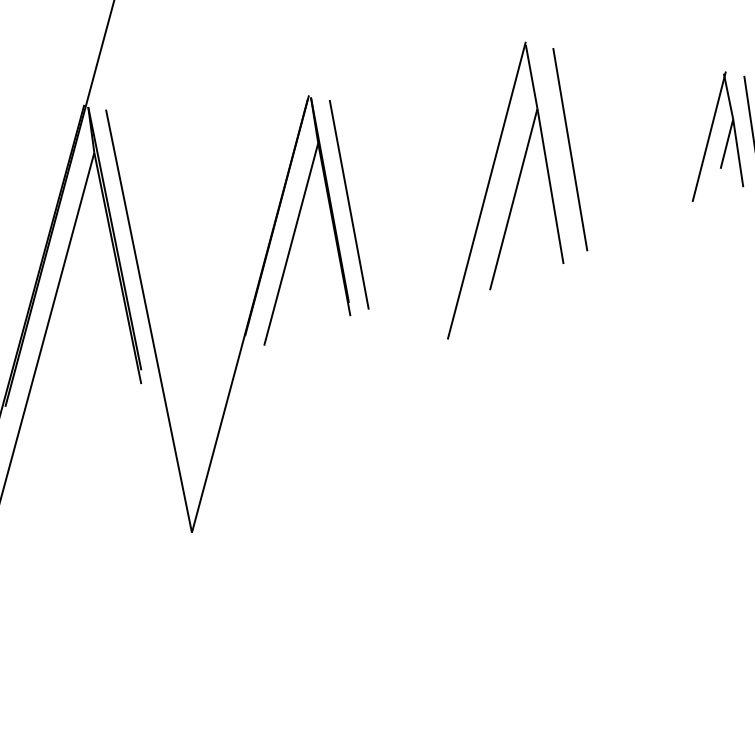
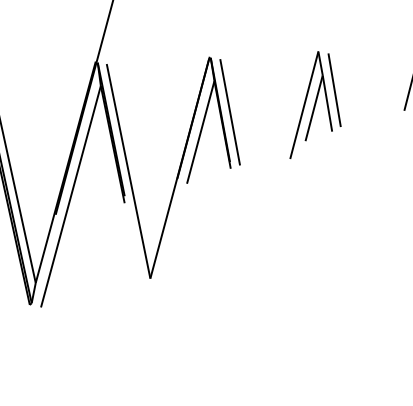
part: (517, 189) -> (315, 104), size x0.71

